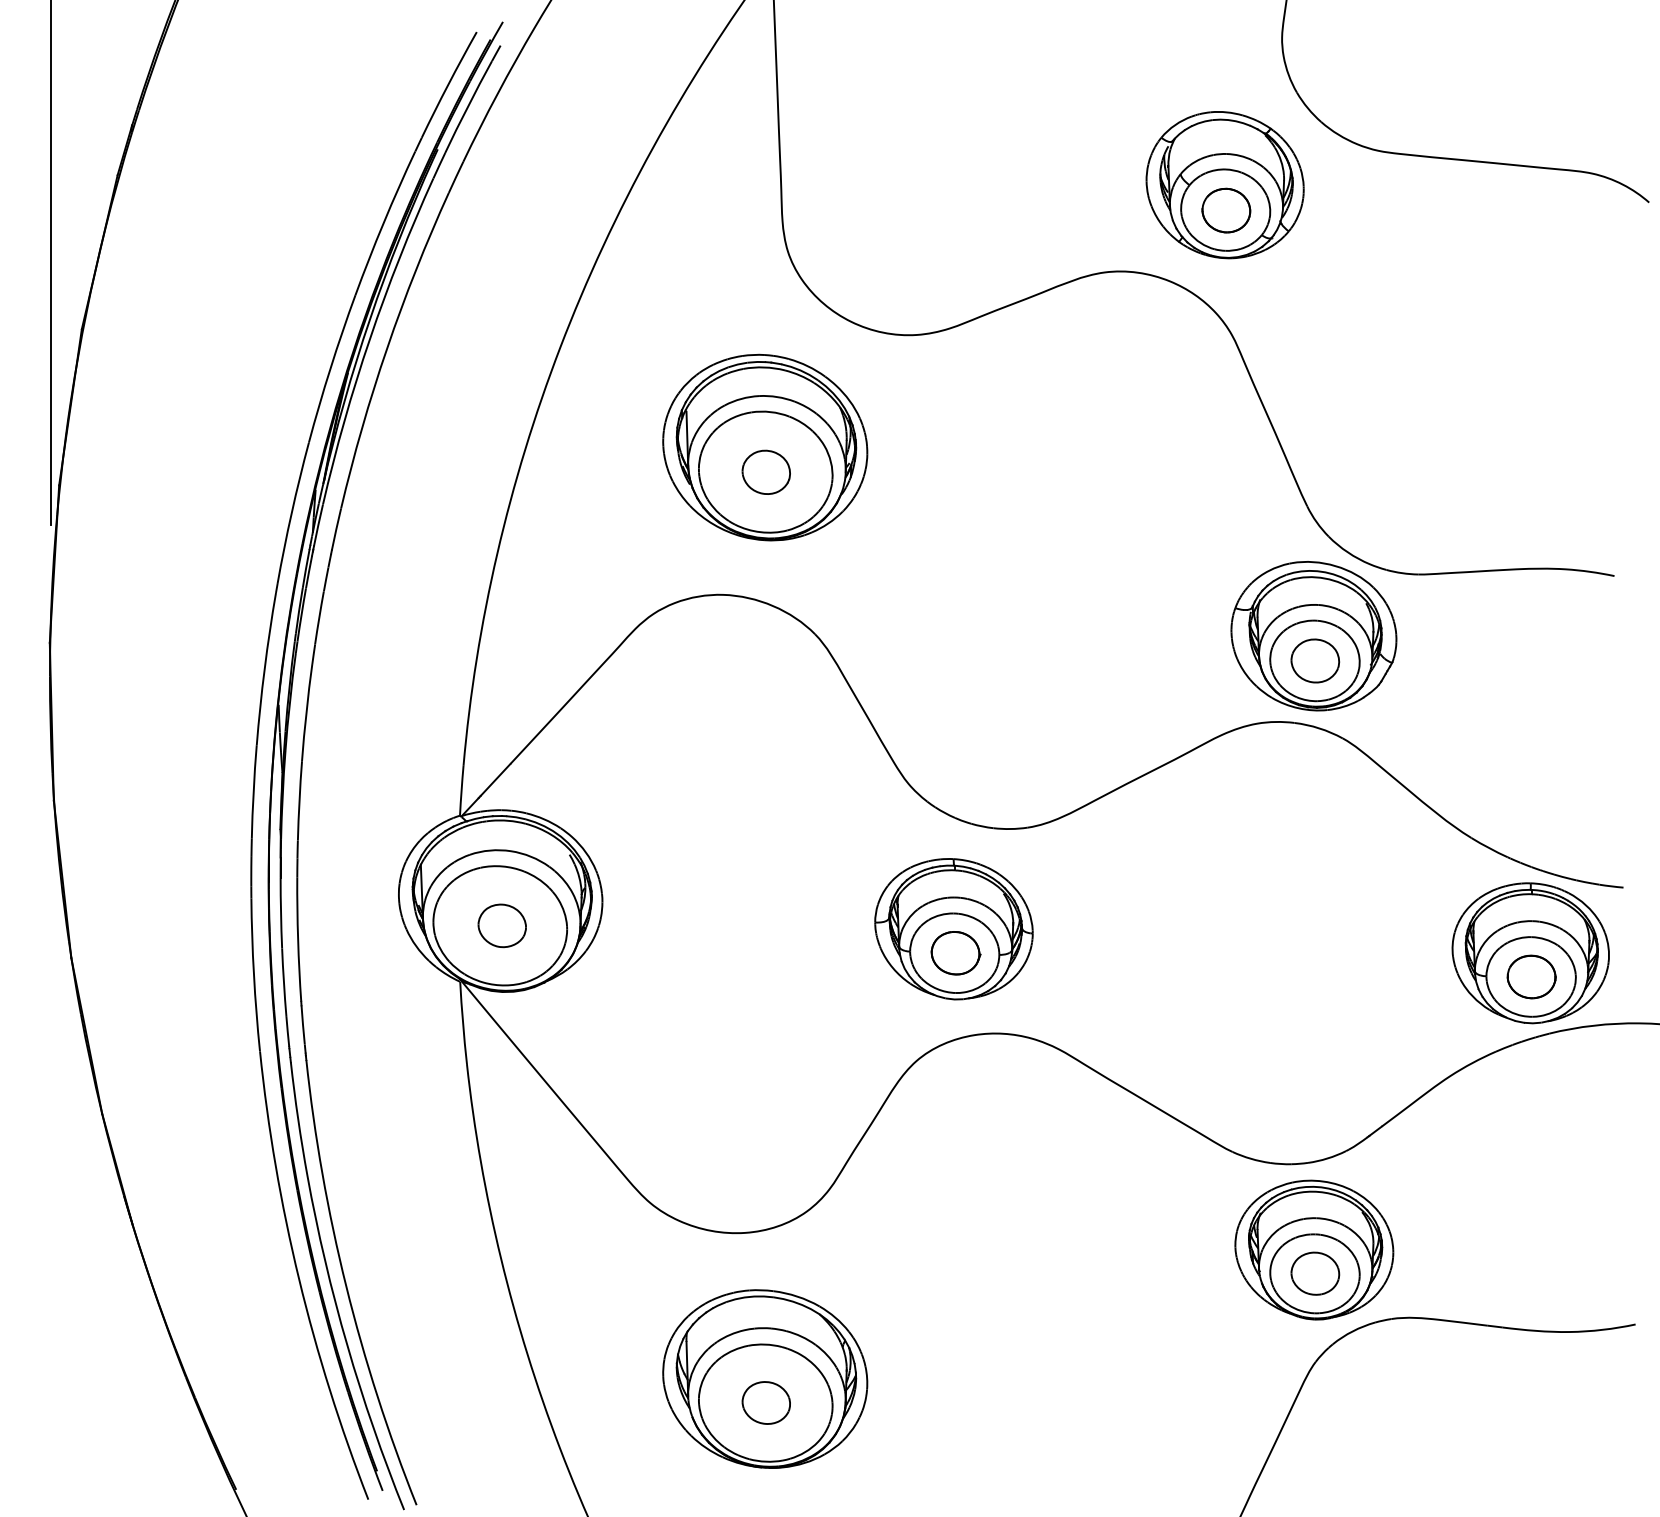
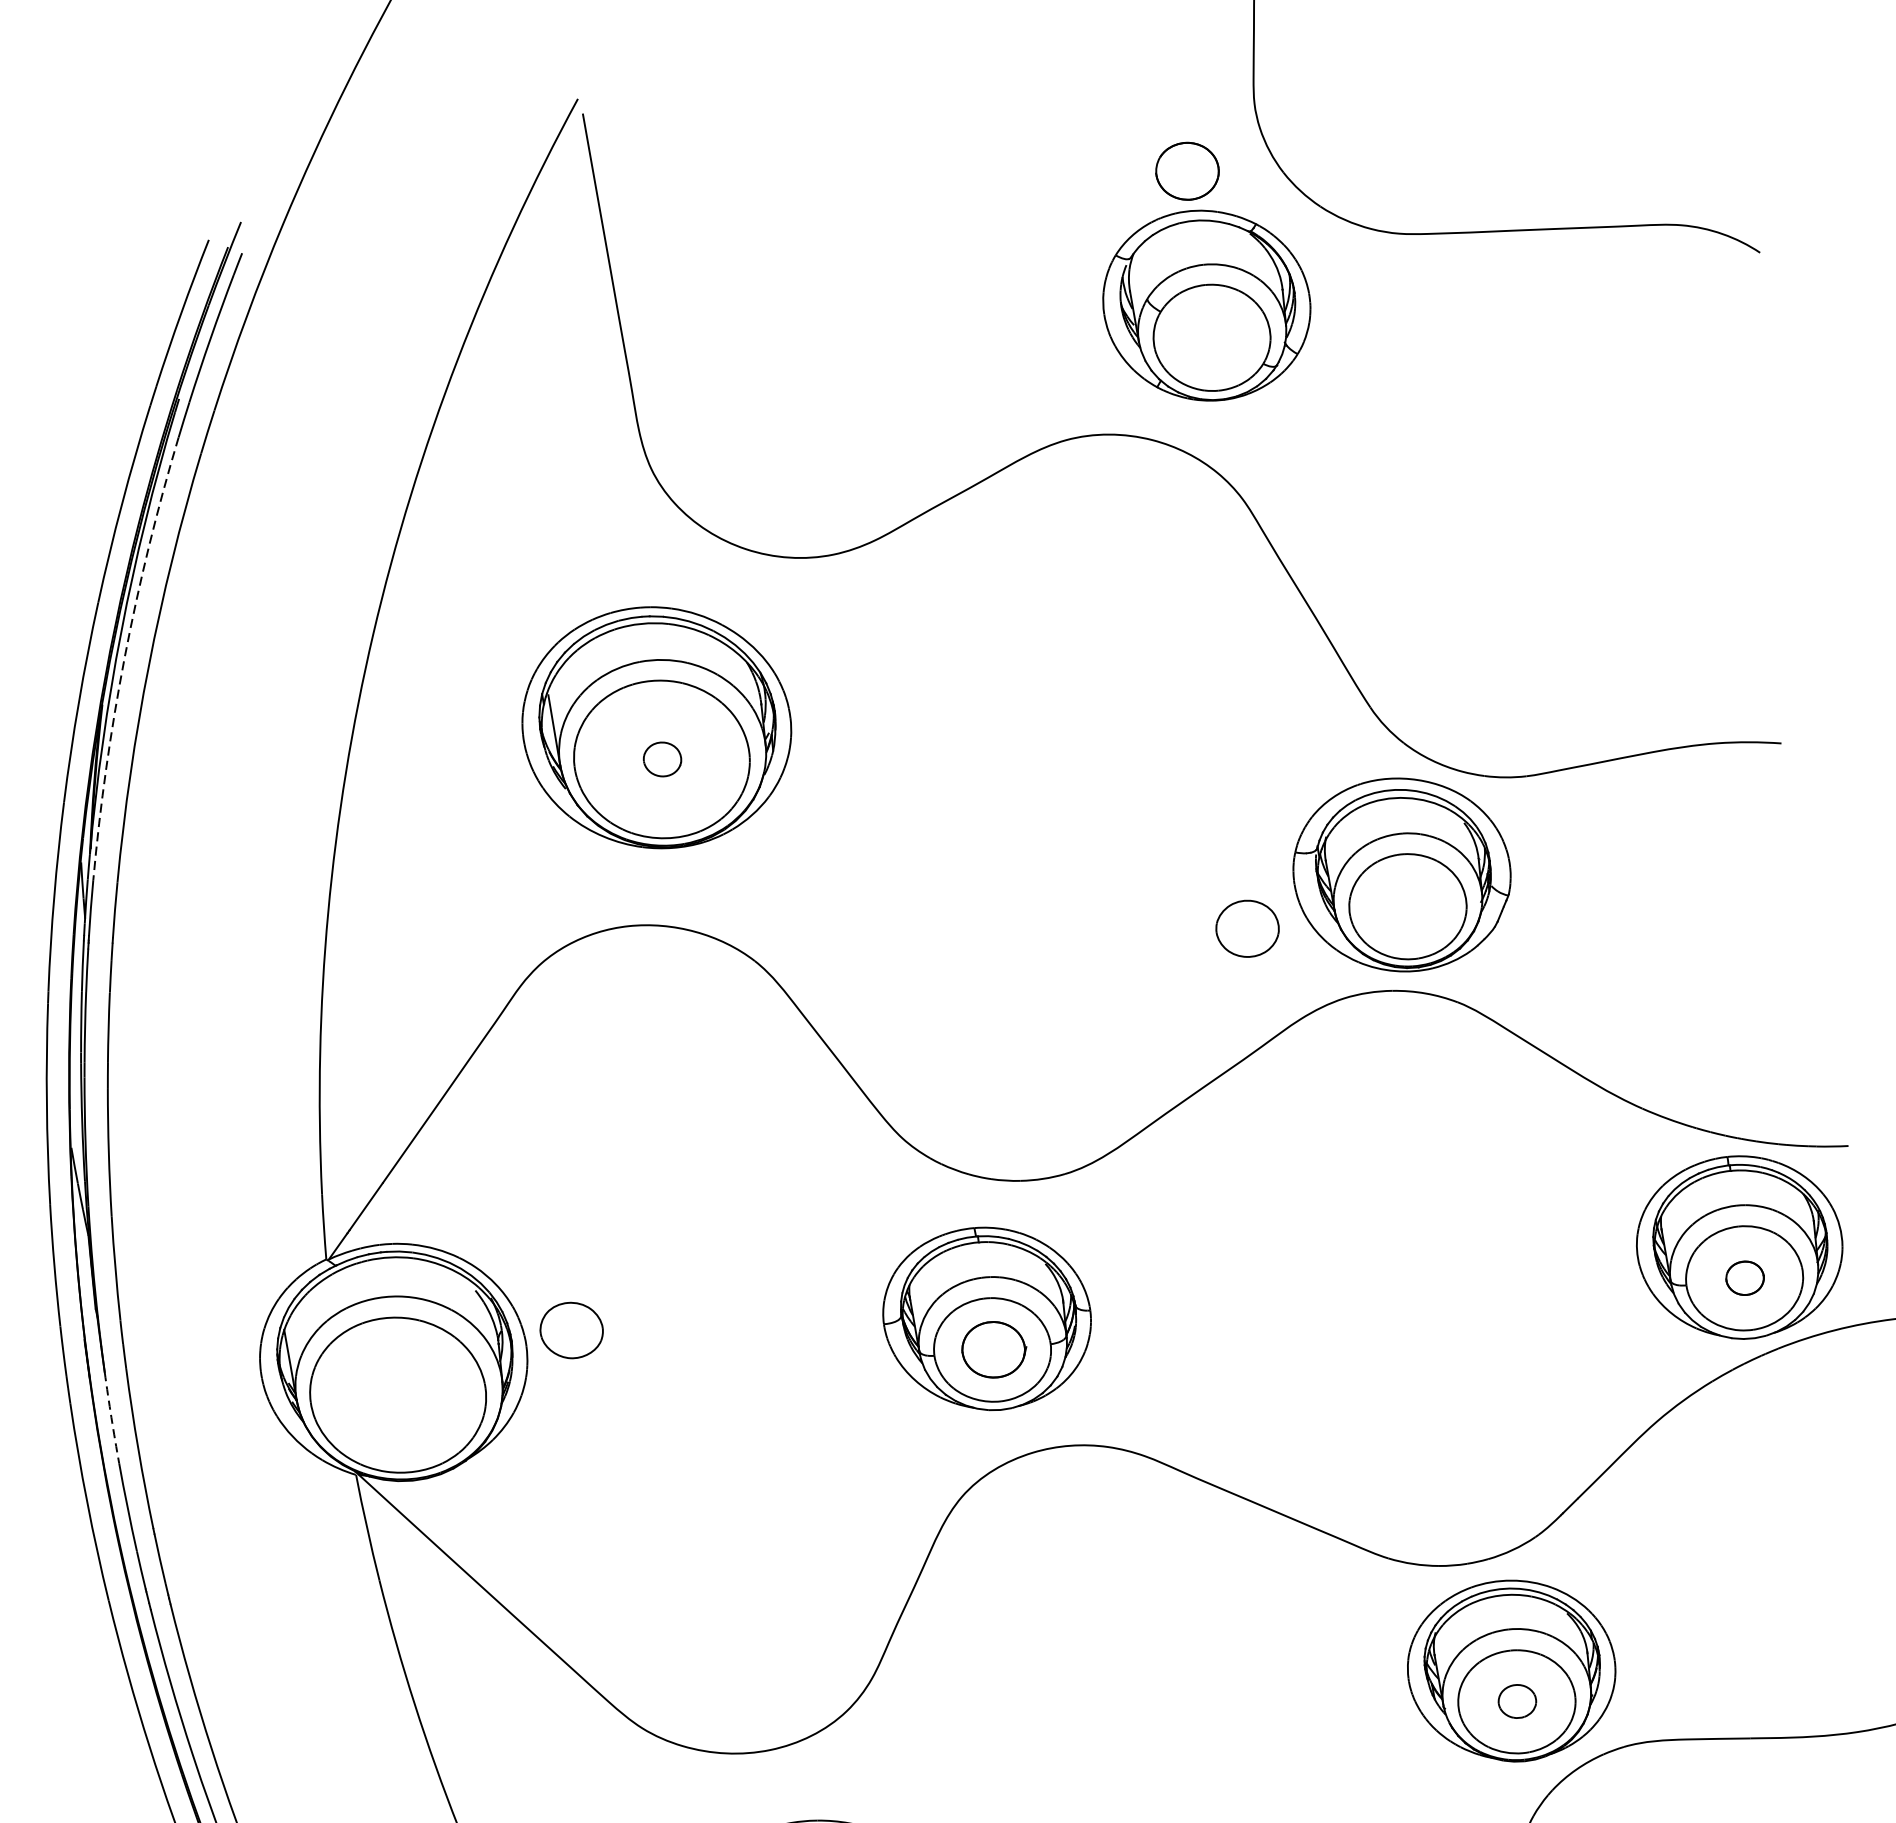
part: (1226, 210) -> (1187, 171), moved
arc: (370, 338) -> (125, 656), solid -> dashed
part: (765, 471) -> (661, 758), size x0.6
part: (1315, 660) -> (1247, 928), moved
arc: (281, 913) -> (112, 1418), solid -> dashed
part: (501, 925) -> (570, 1330), moved
part: (1531, 976) -> (1744, 1277), size x0.6
part: (1315, 1273) -> (1517, 1701), size x0.6

